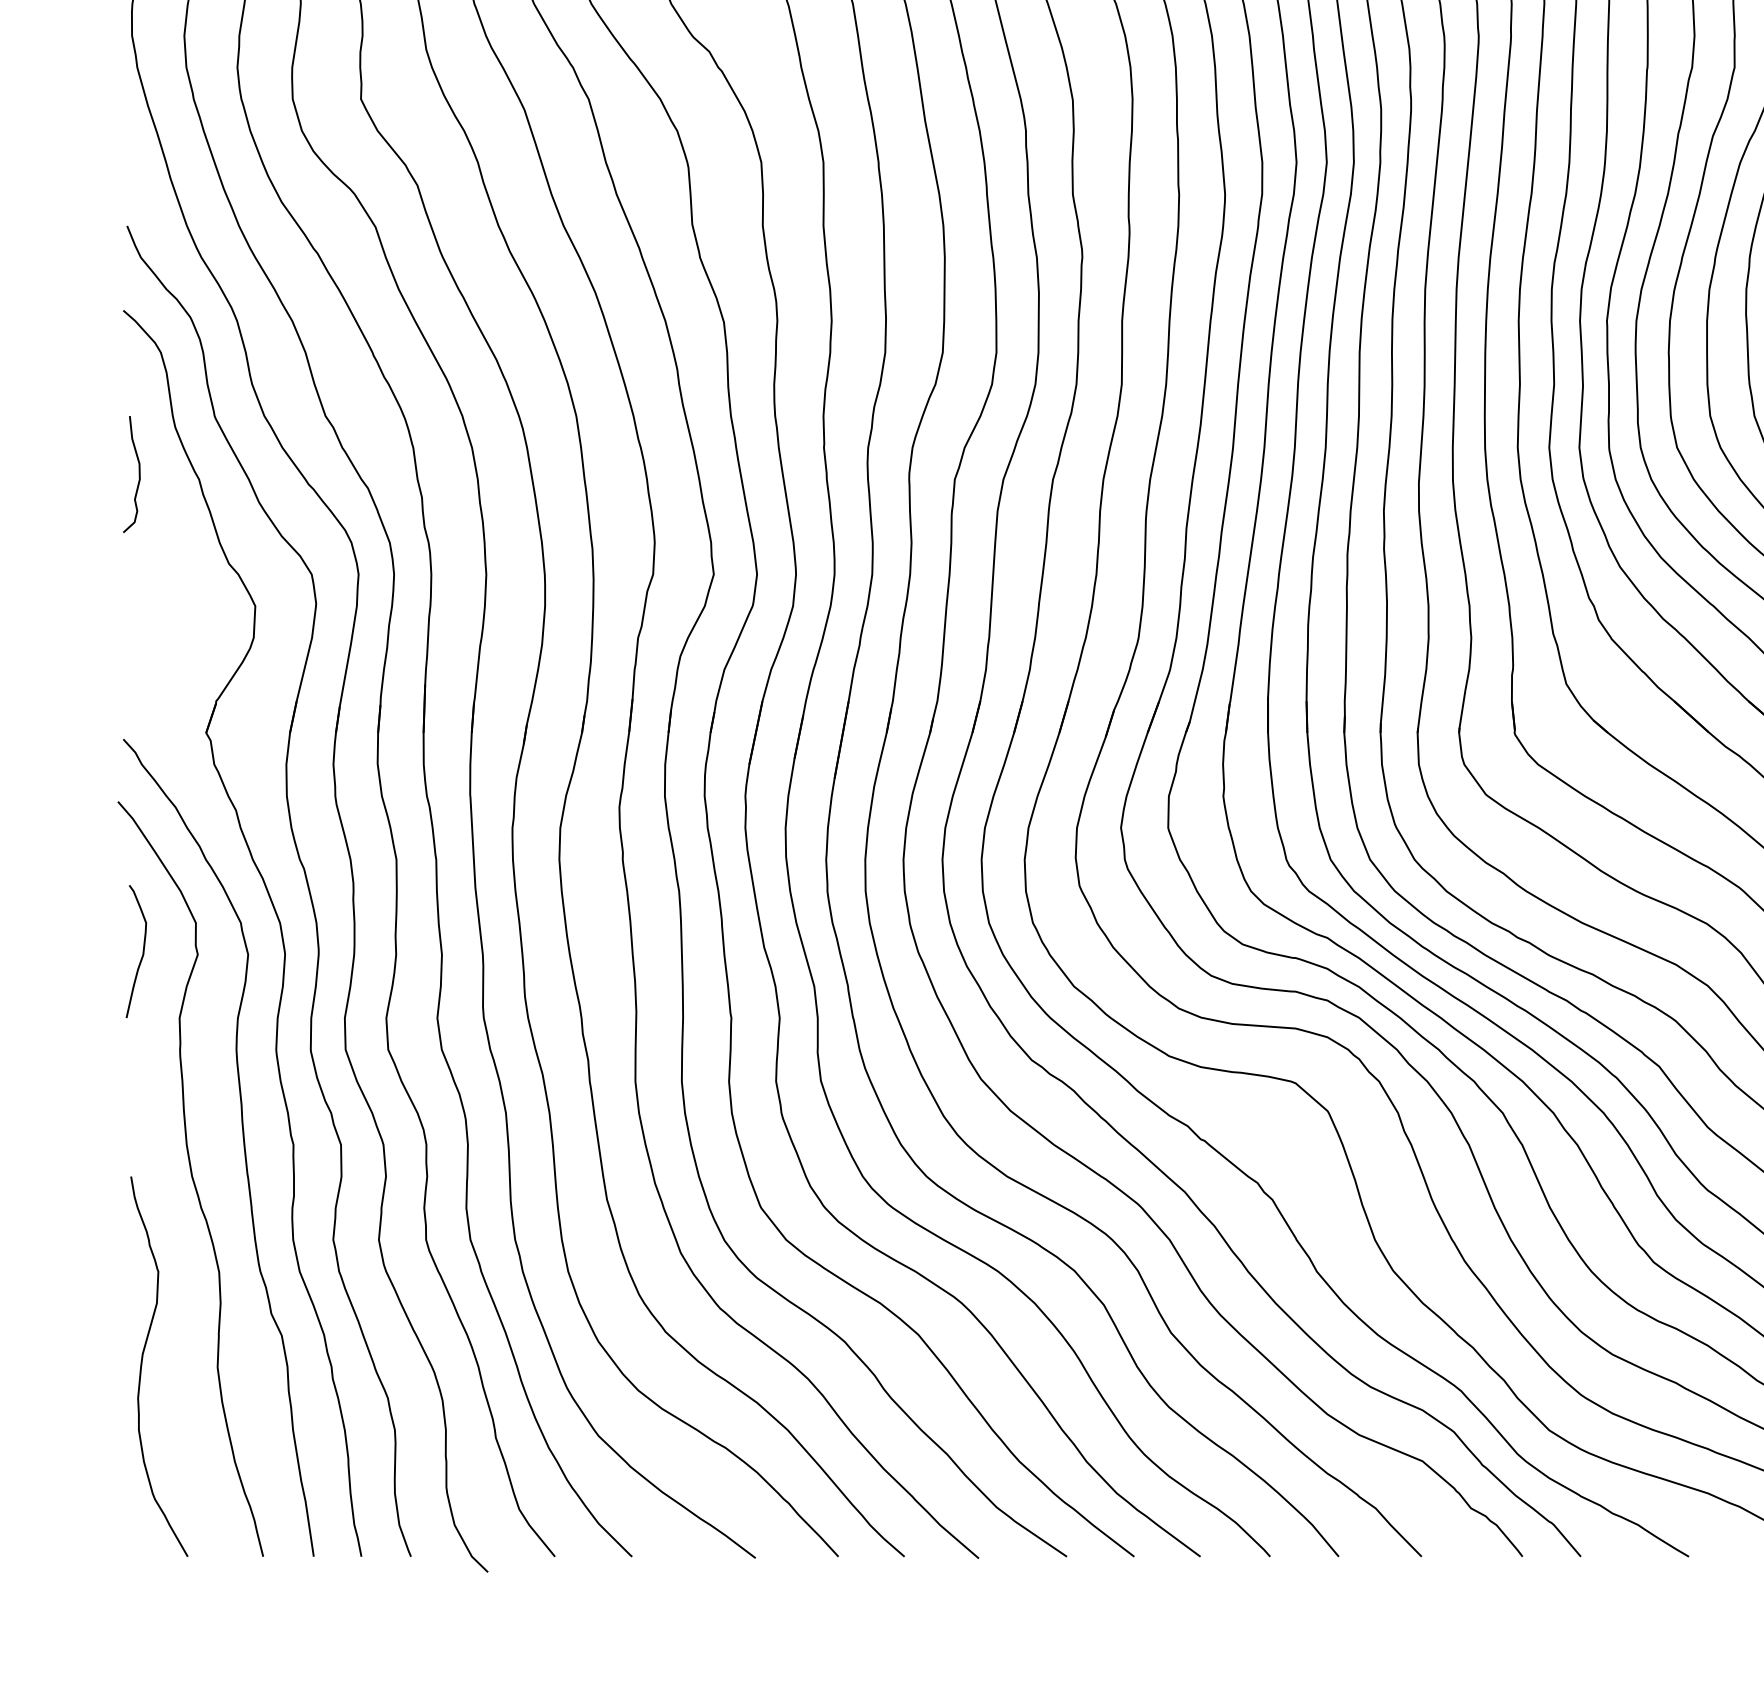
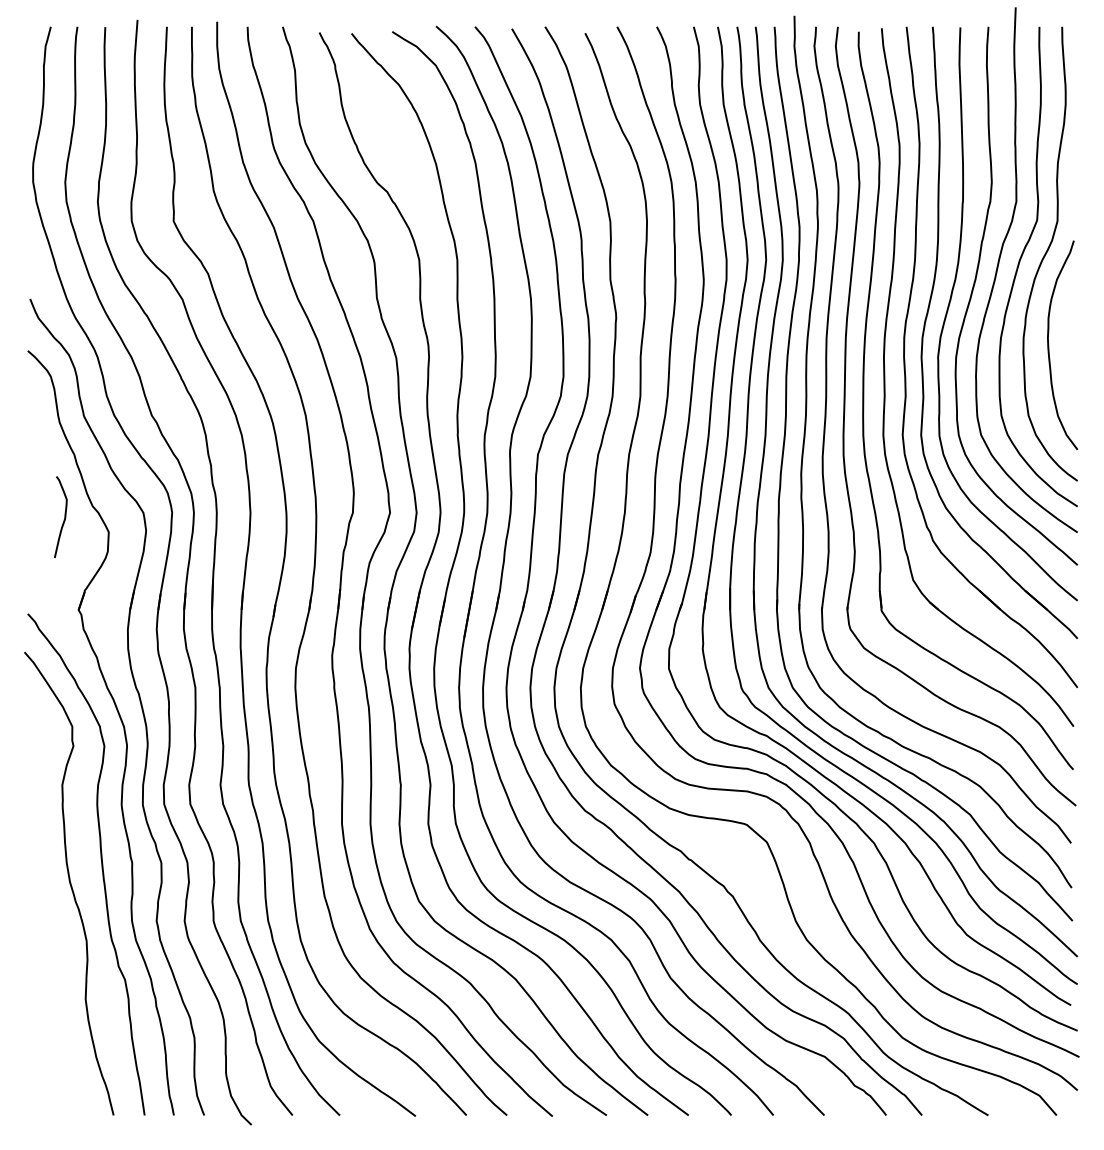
curve: (137, 469) -> (36, 448), removed
curve: (142, 950) -> (64, 516), moved
curve: (143, 1361) -> (40, 995), removed

